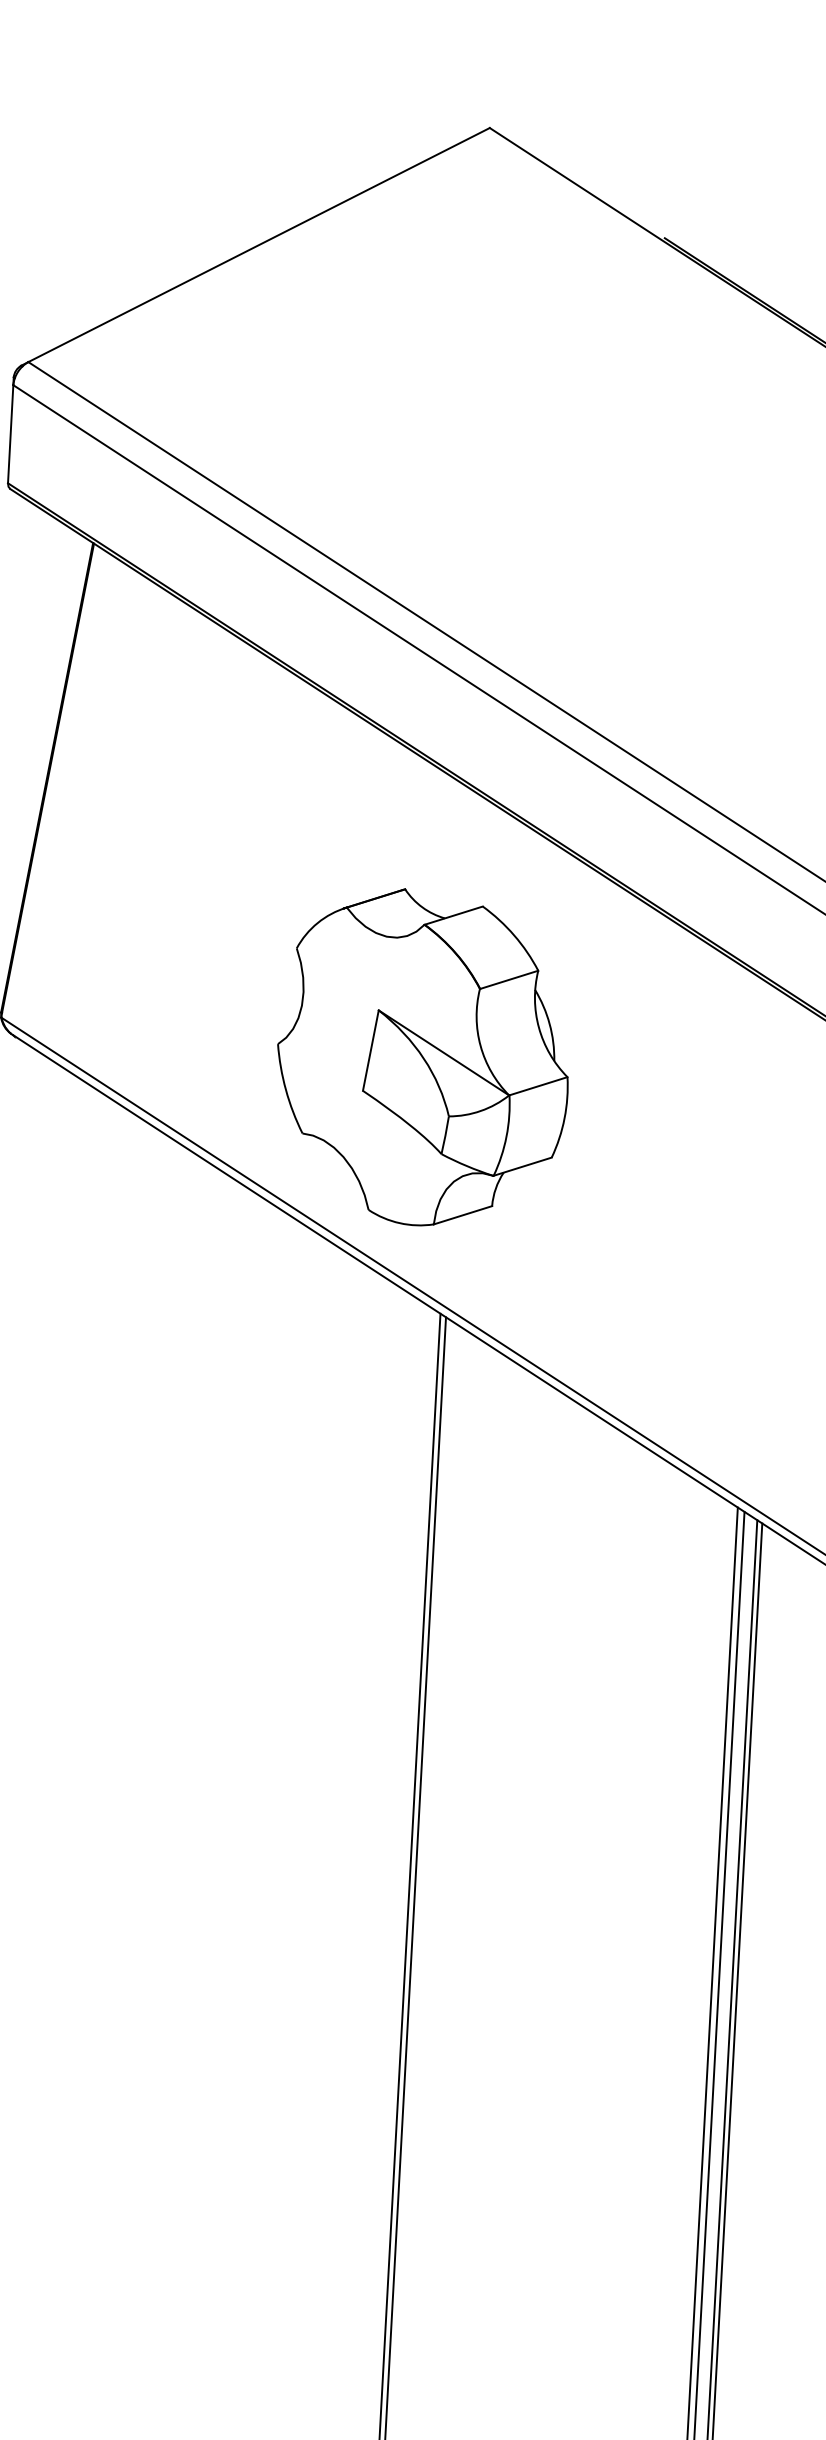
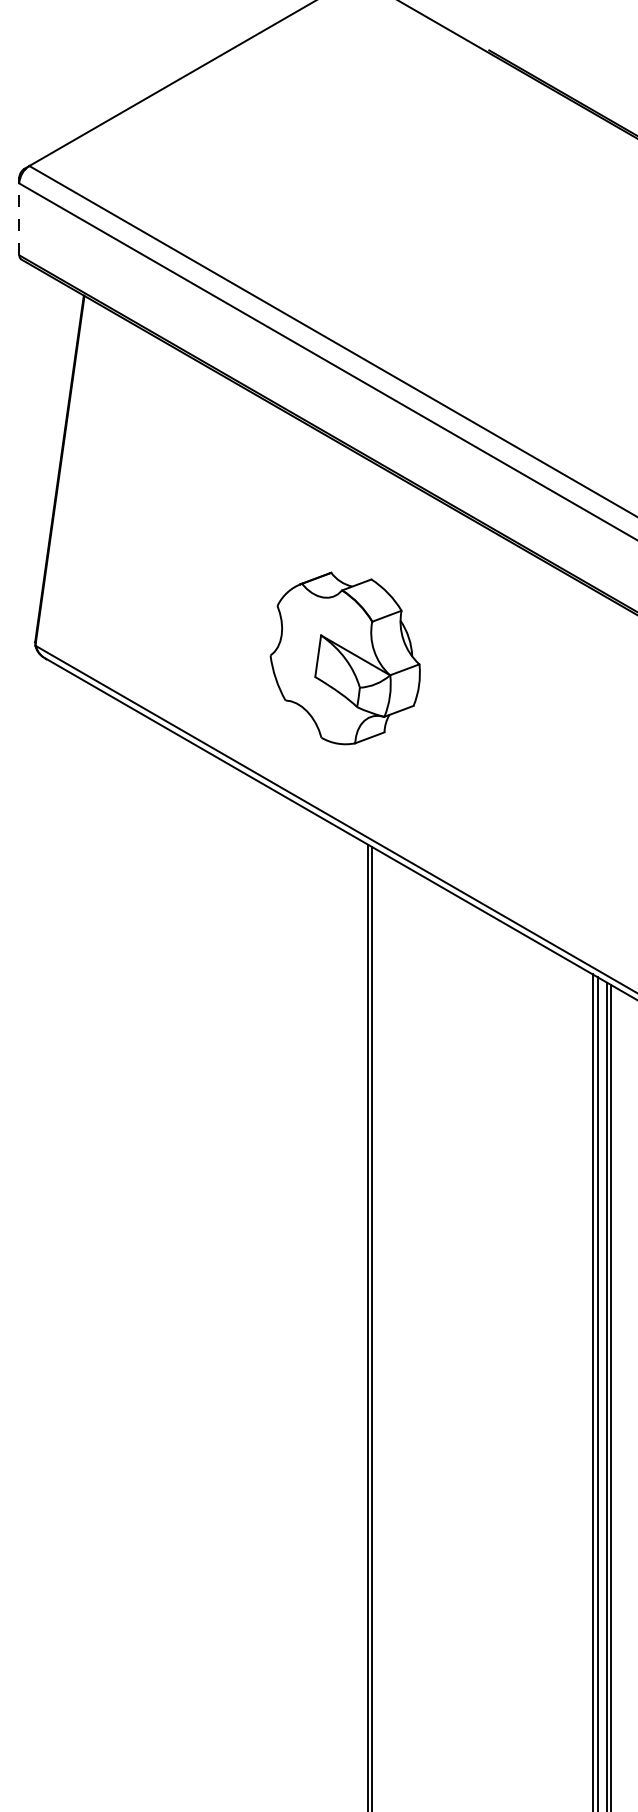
line: (10, 434) -> (19, 219), solid -> dashed
part: (422, 1057) -> (344, 658), size x0.7

